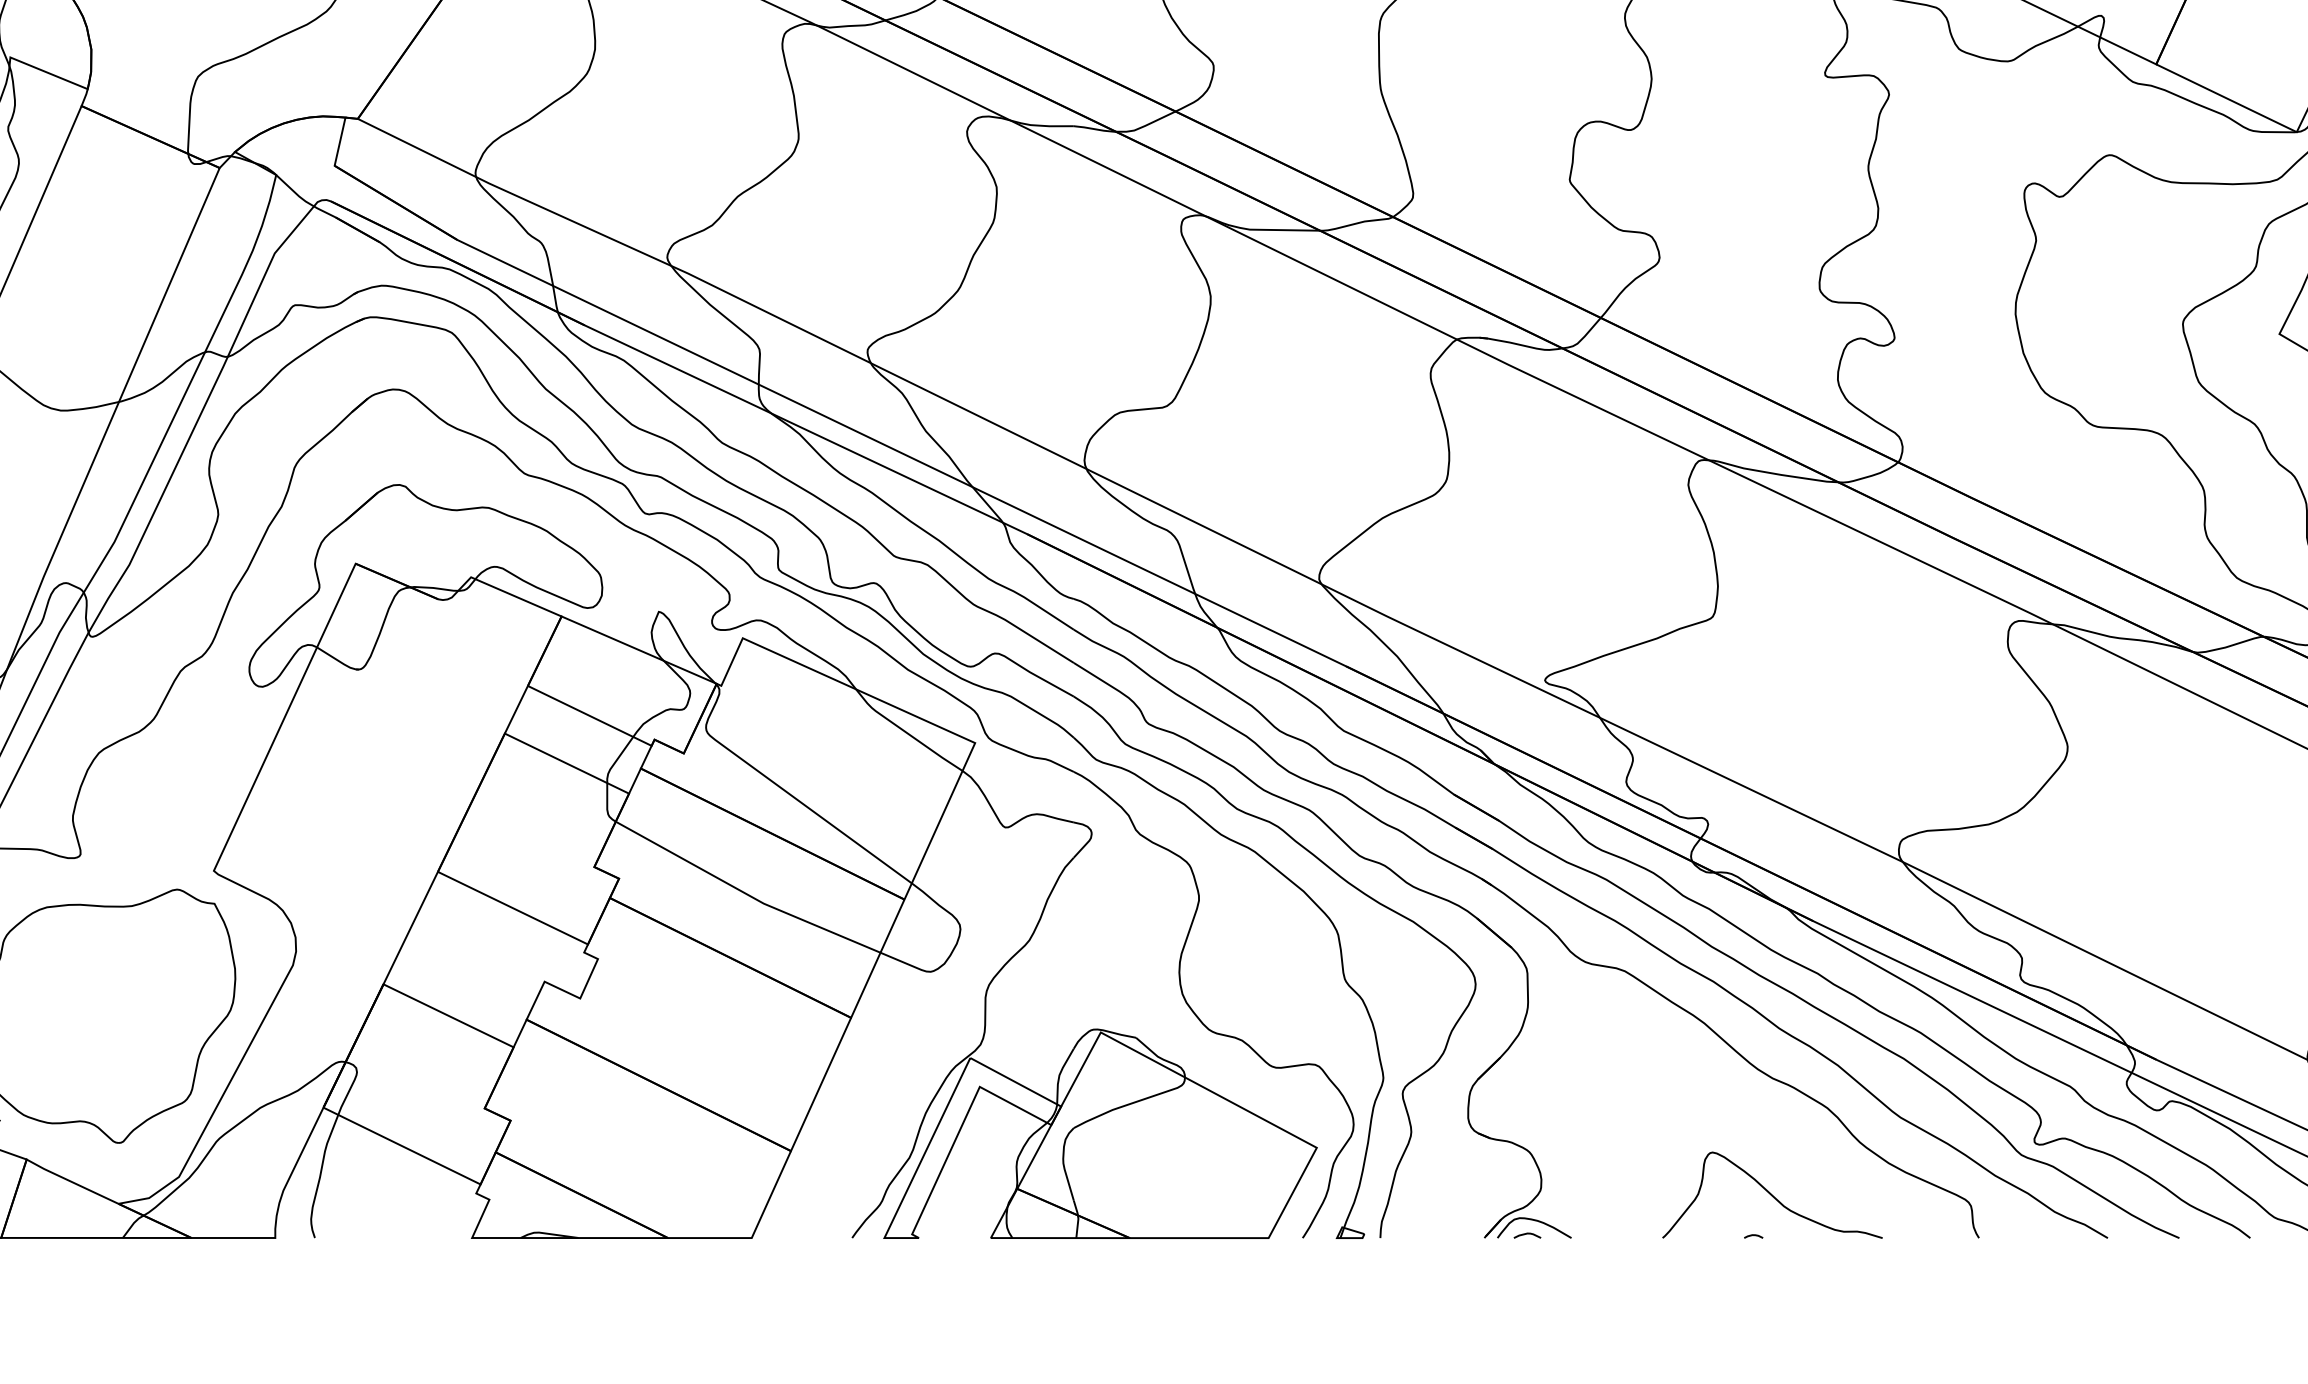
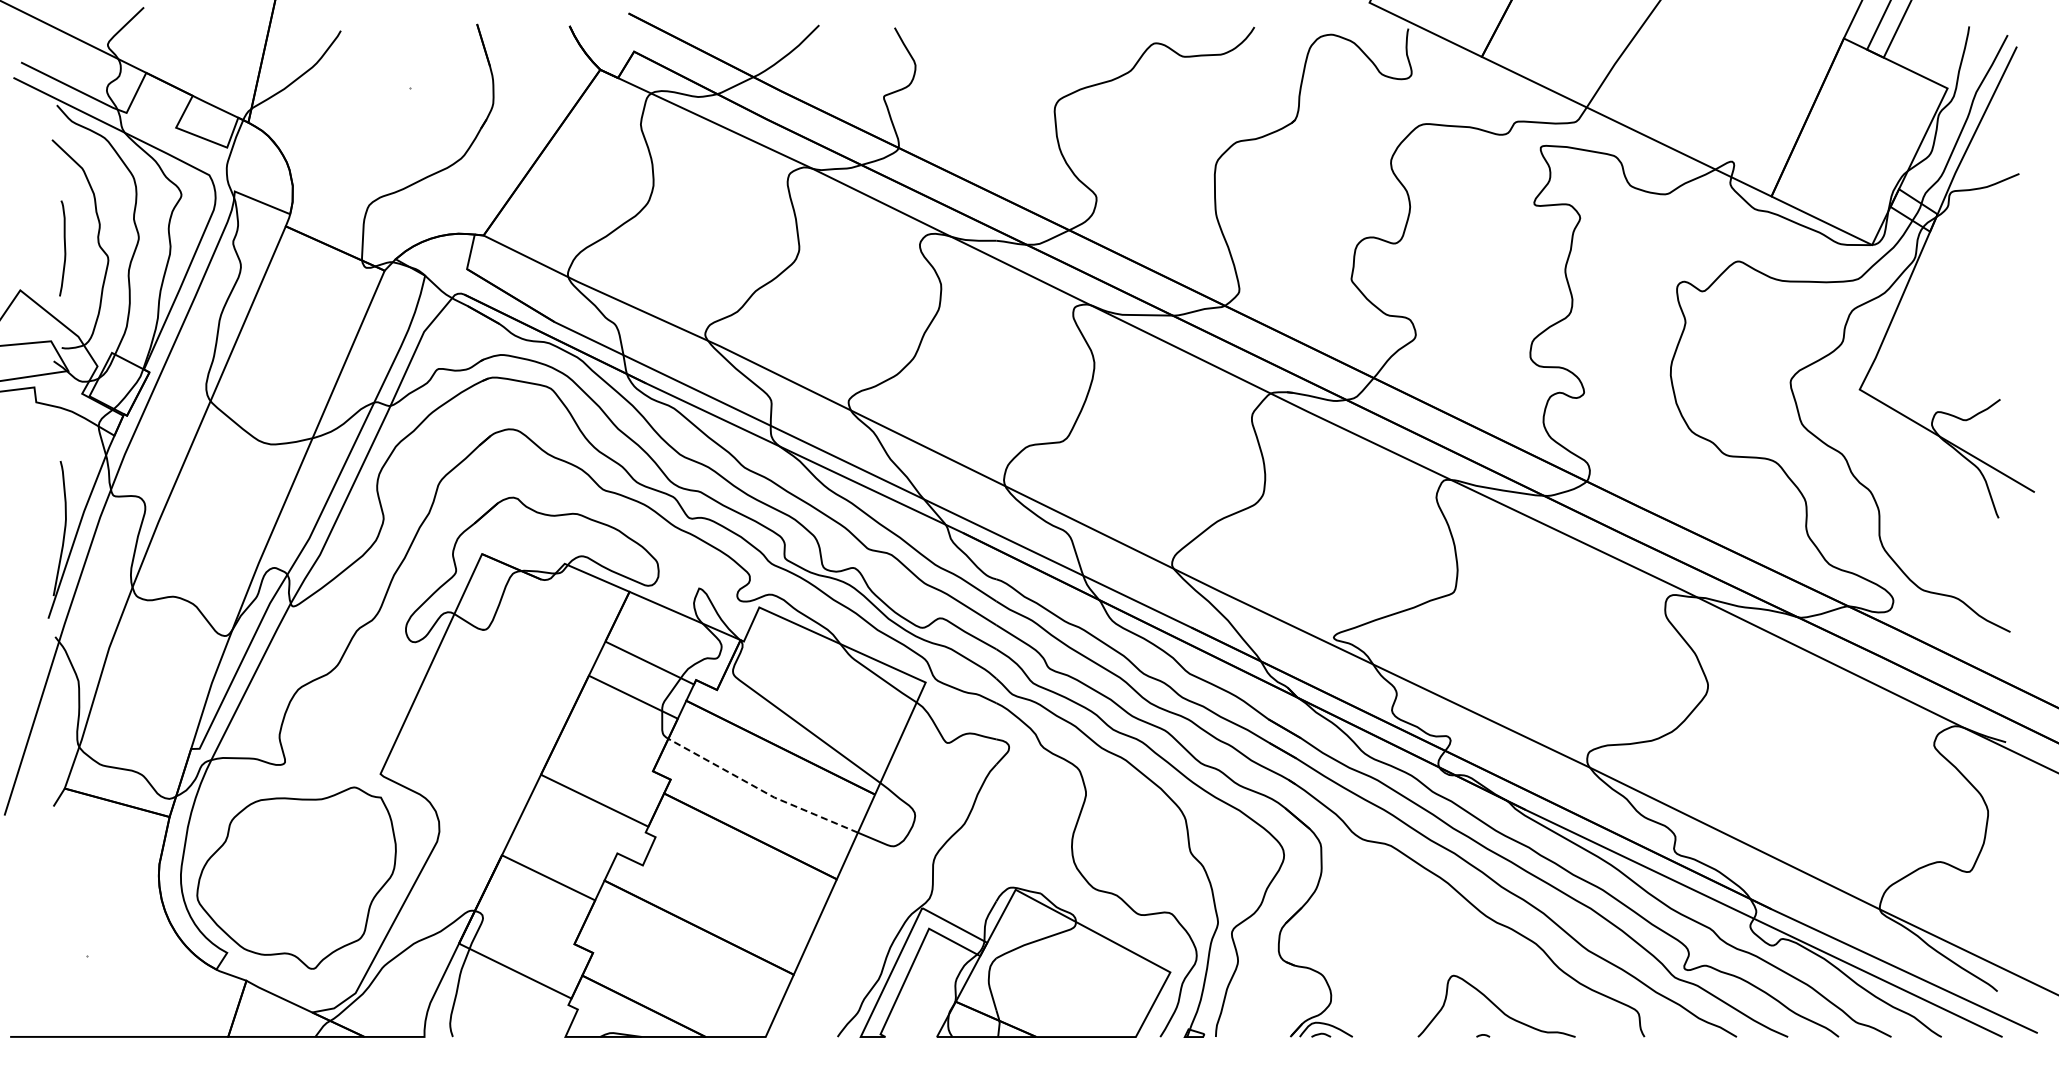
line: (745, 893) -> (761, 790), solid -> dashed

